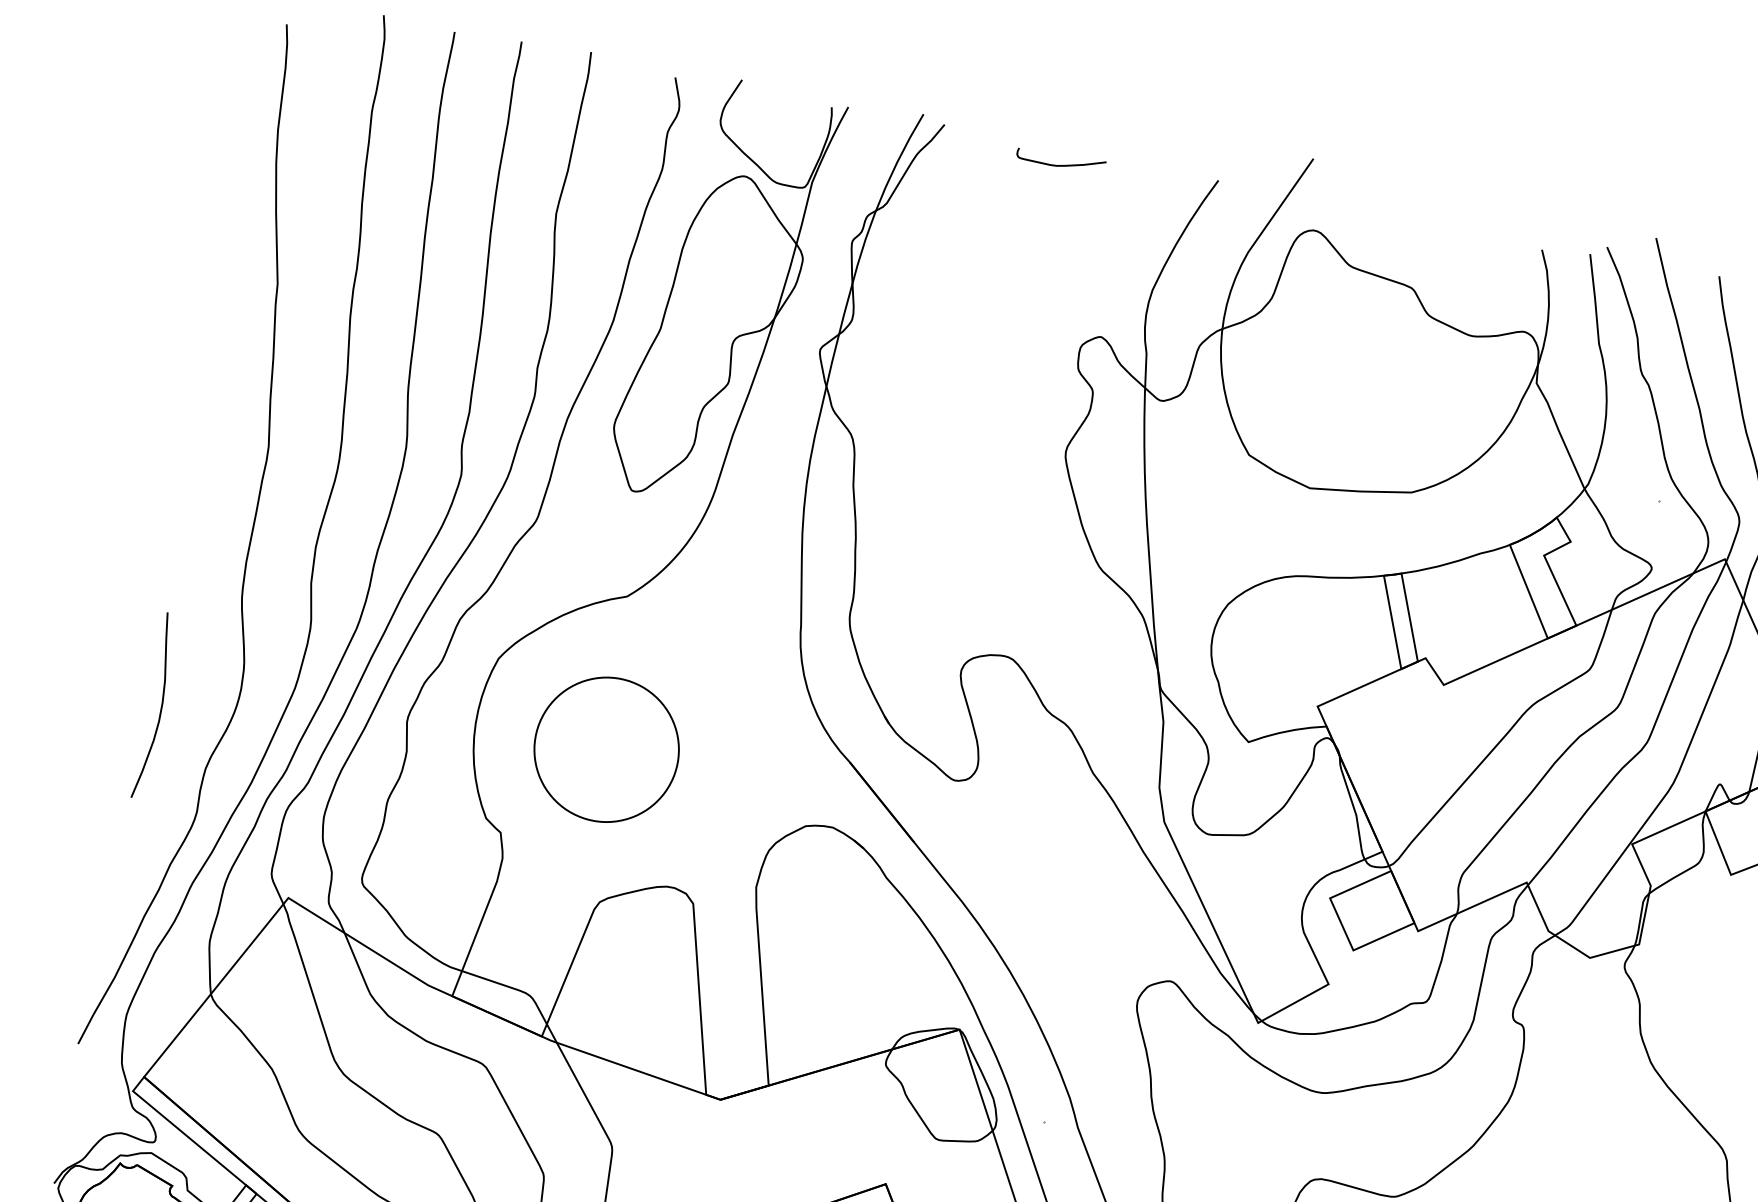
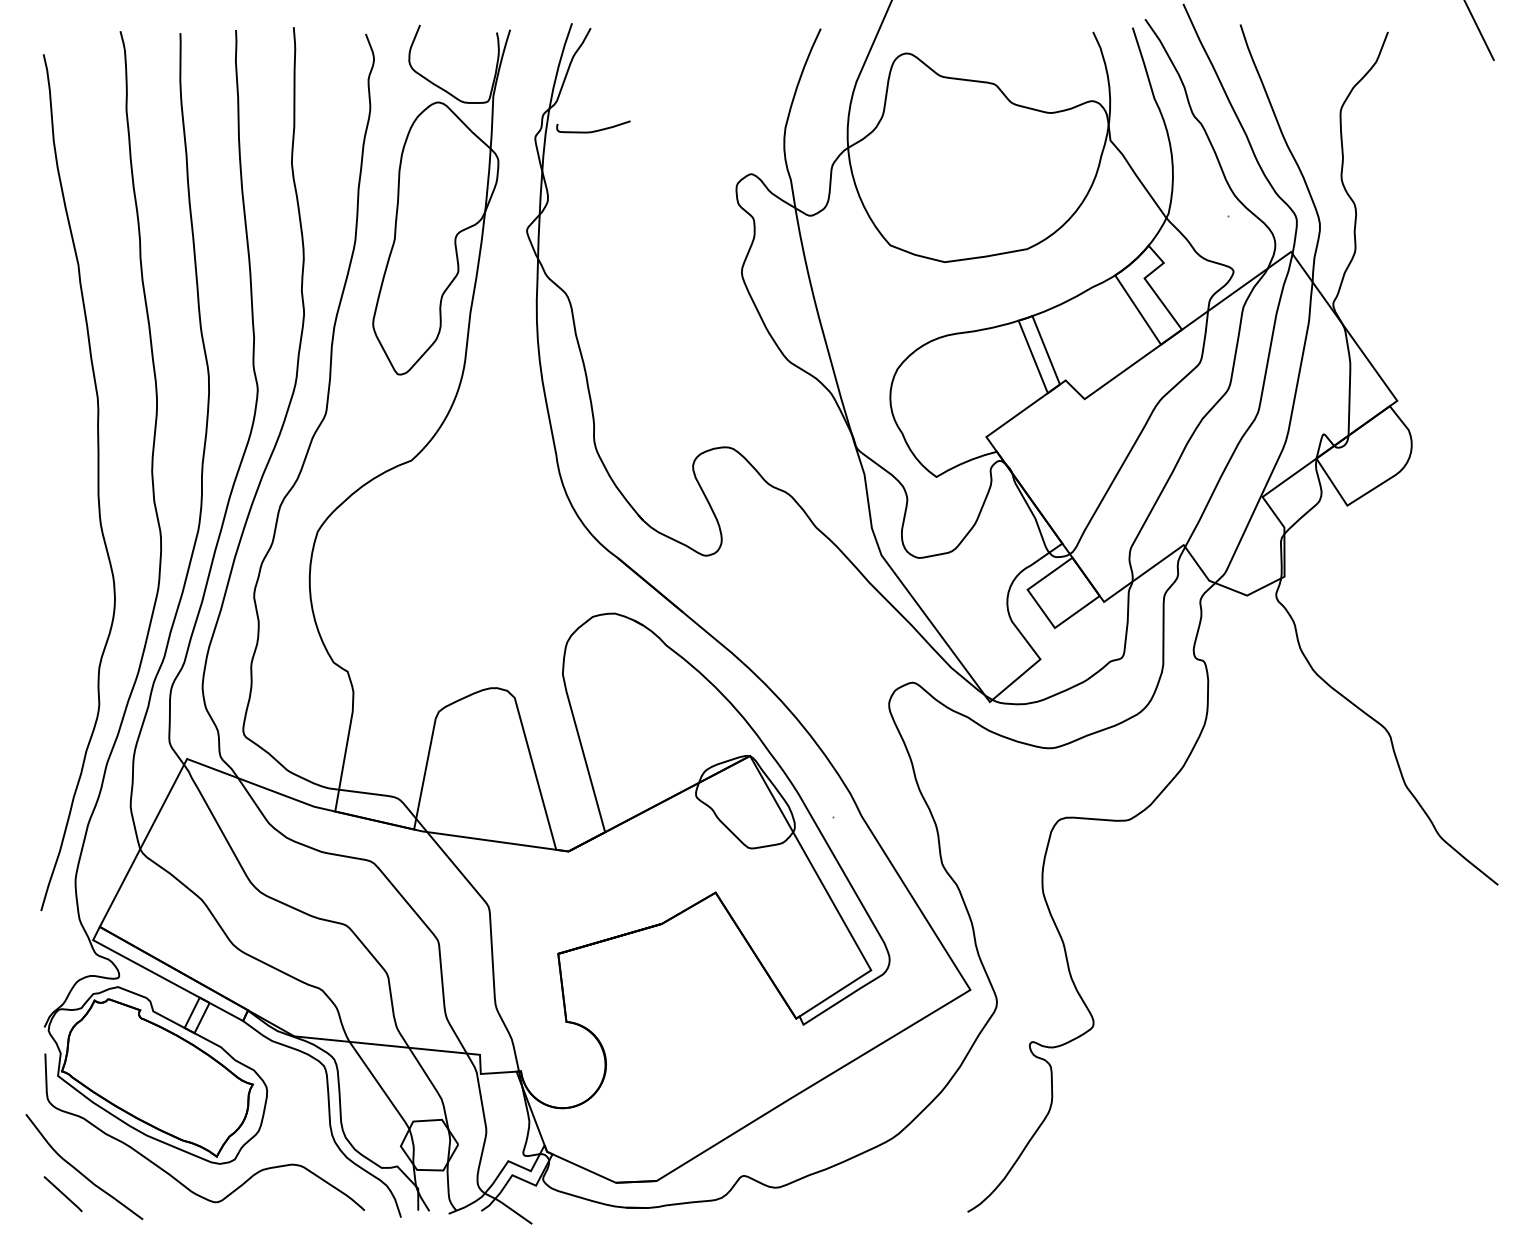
curve: (1060, 164) -> (593, 130), moved
curve: (161, 706) -> (53, 625), removed
part: (606, 749) -> (419, 587), removed

